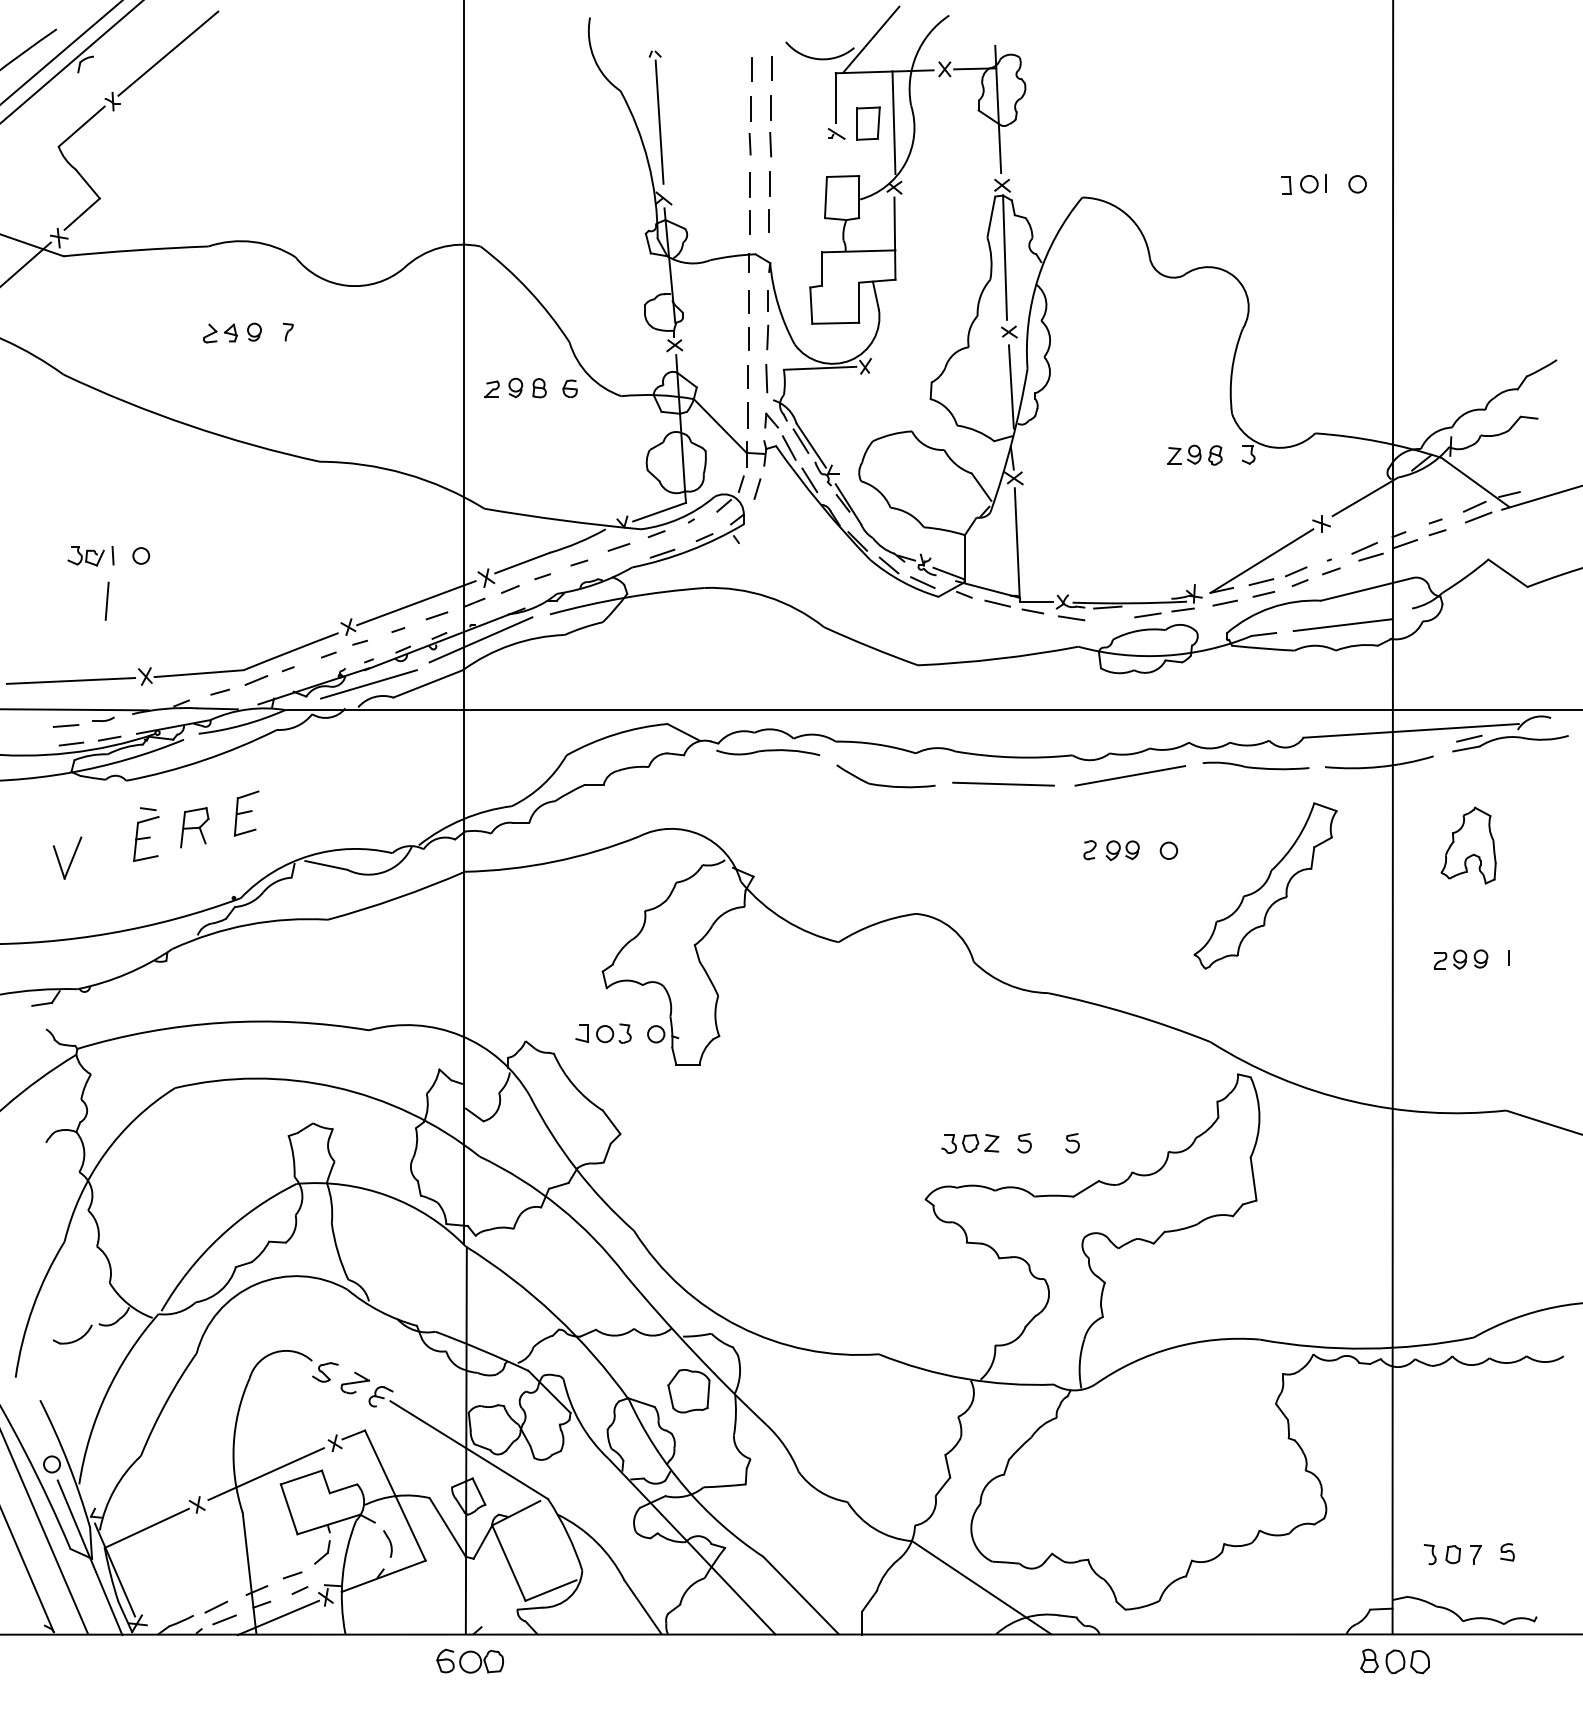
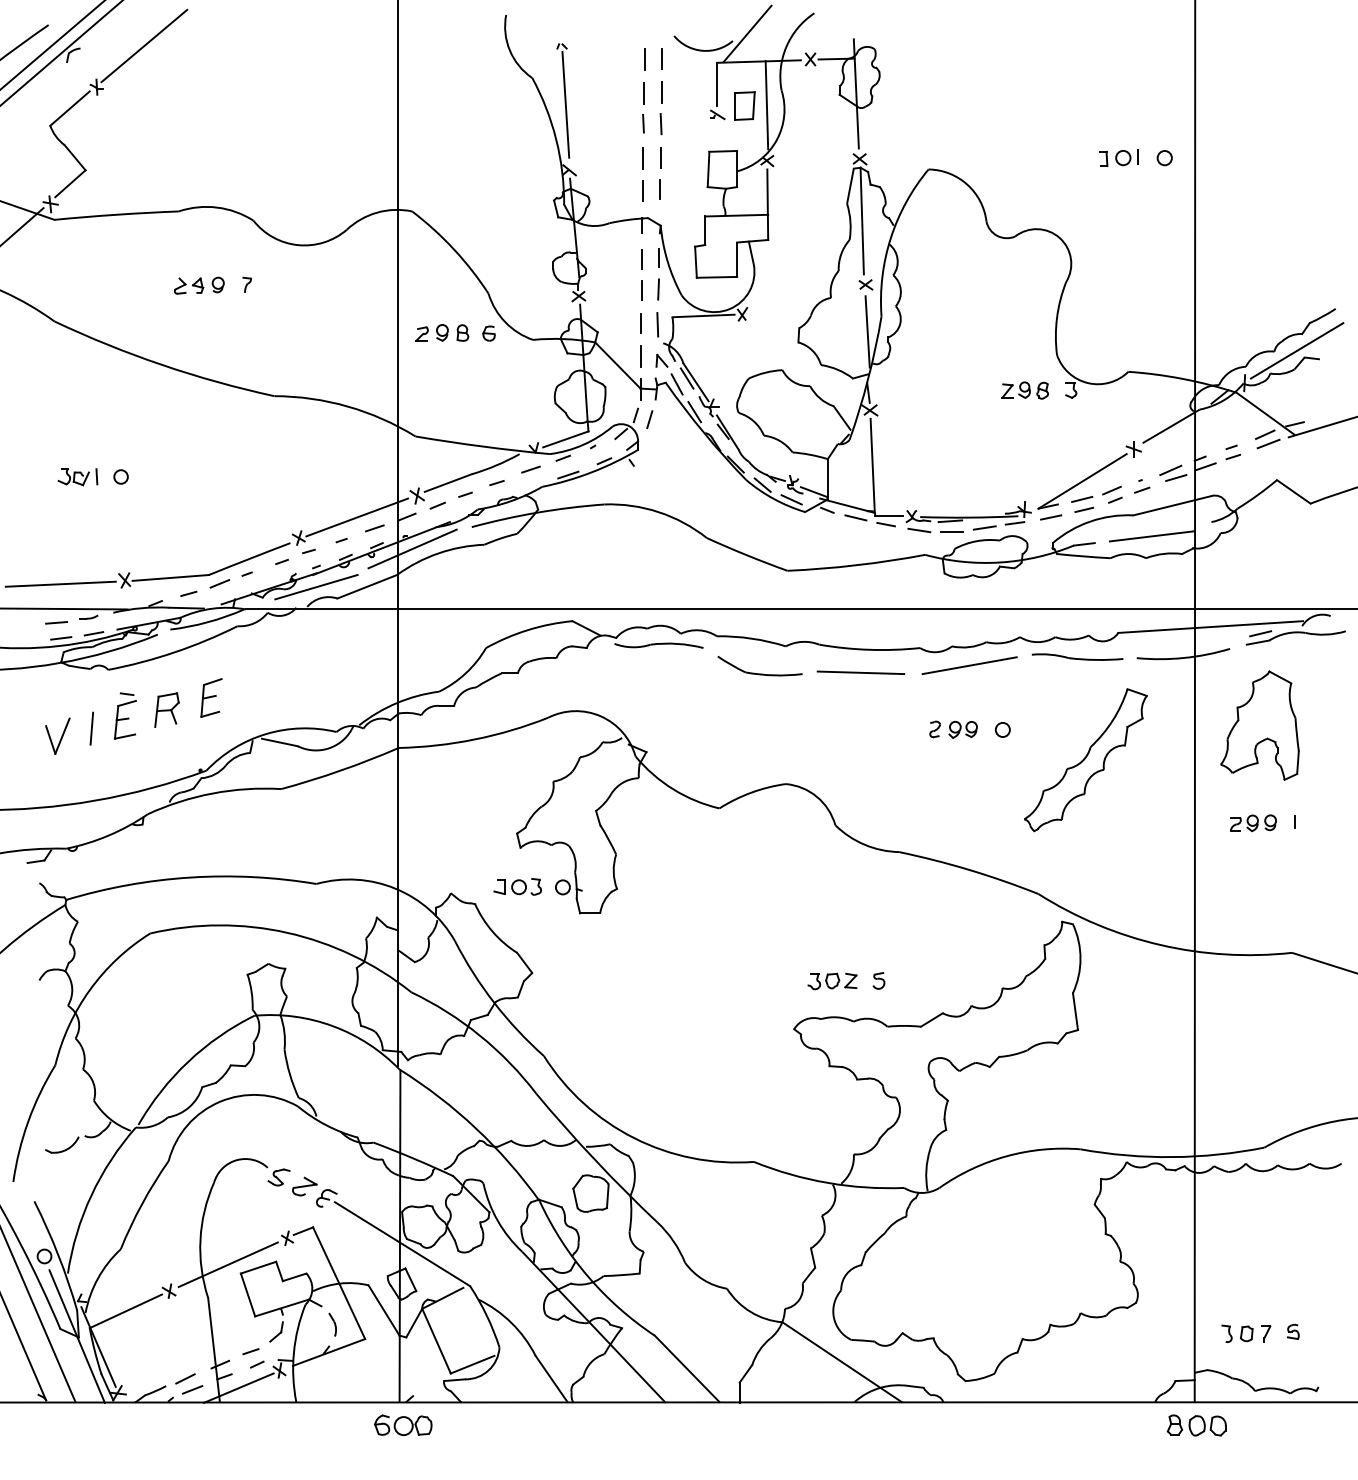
line: (1511, 408) -> (1296, 350), added
line: (106, 600) -> (91, 727), moved
line: (1109, 620) -> (951, 532), added
part: (1468, 845) -> (1259, 725), size x1.67
part: (1072, 1143) -> (920, 981), removed

